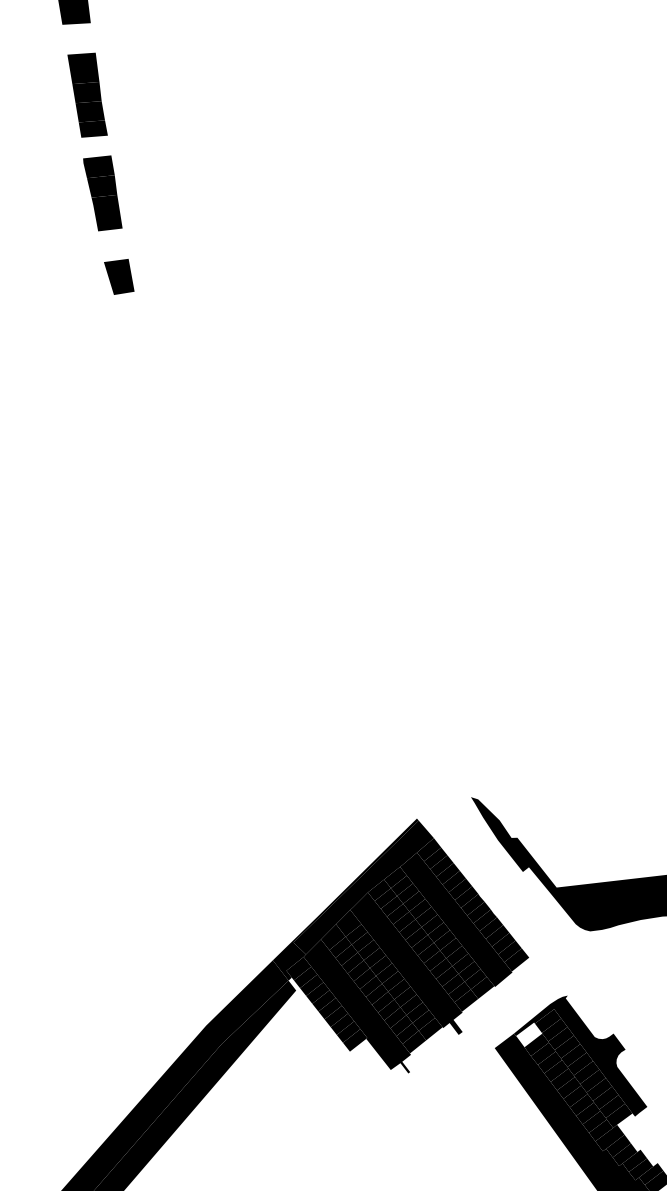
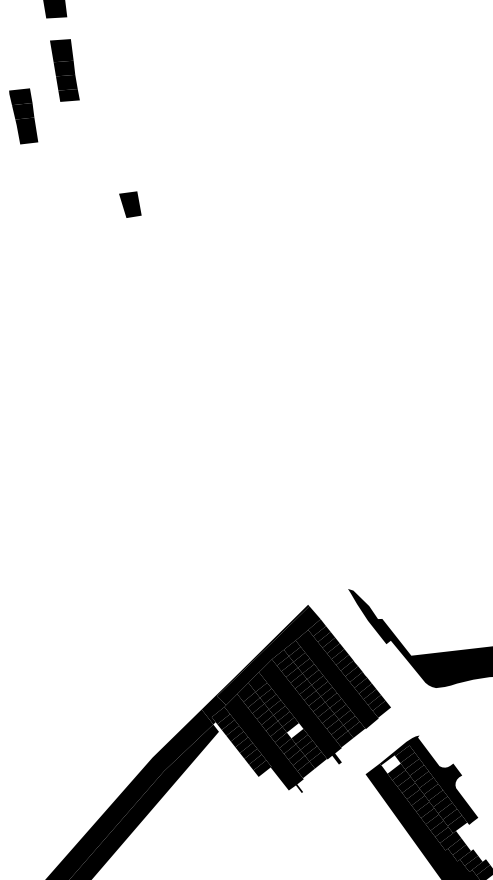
part: (102, 193) -> (23, 116), moved
part: (119, 276) -> (130, 204), moved
fill: (399, 988) -> (295, 730), removed

